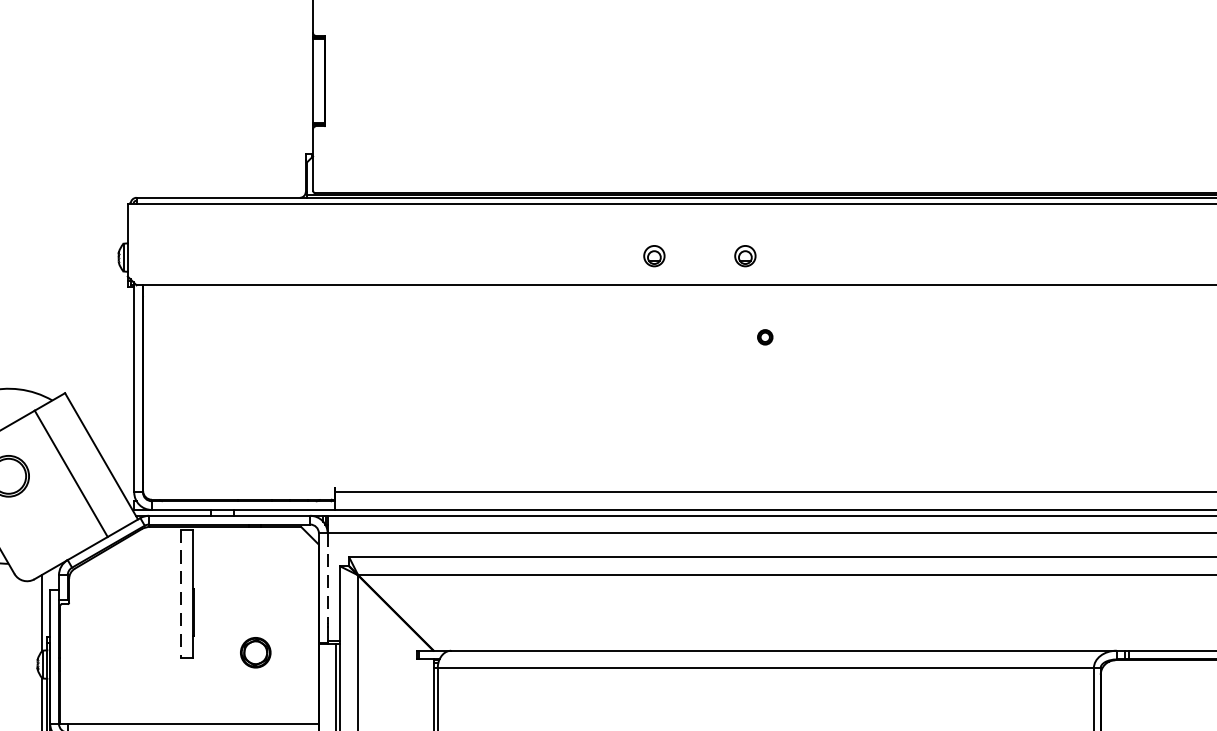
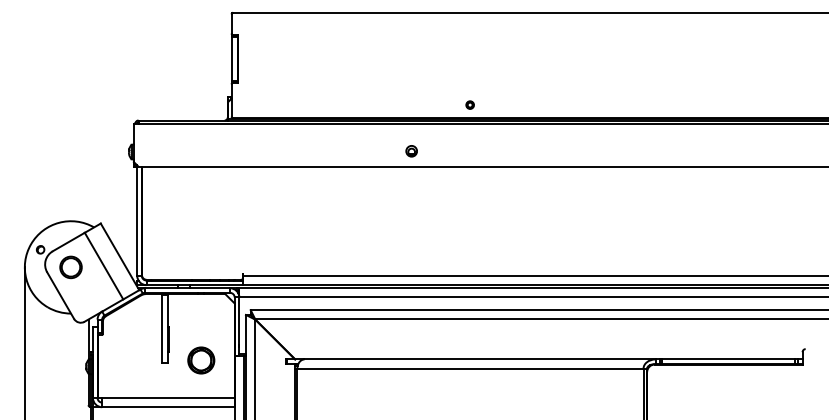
part: (745, 256) -> (459, 151), removed
part: (763, 336) -> (469, 104), moved
line: (328, 578) -> (239, 321), dashed -> solid
line: (180, 593) -> (161, 329), dashed -> solid
part: (255, 652) -> (201, 360), size x1.67

